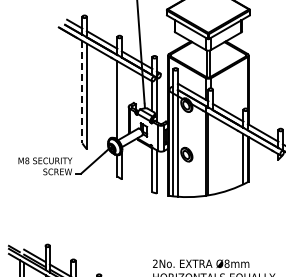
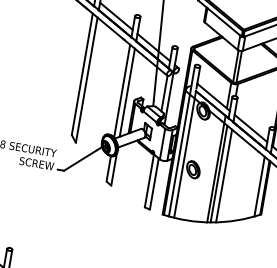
line: (82, 92) -> (82, 74), dashed -> solid
line: (121, 100) -> (127, 92), added
line: (212, 155) -> (223, 175), added

